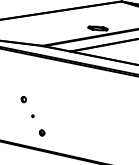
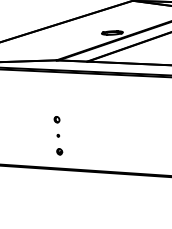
part: (23, 99) -> (56, 119), moved
part: (41, 132) -> (59, 151), moved

